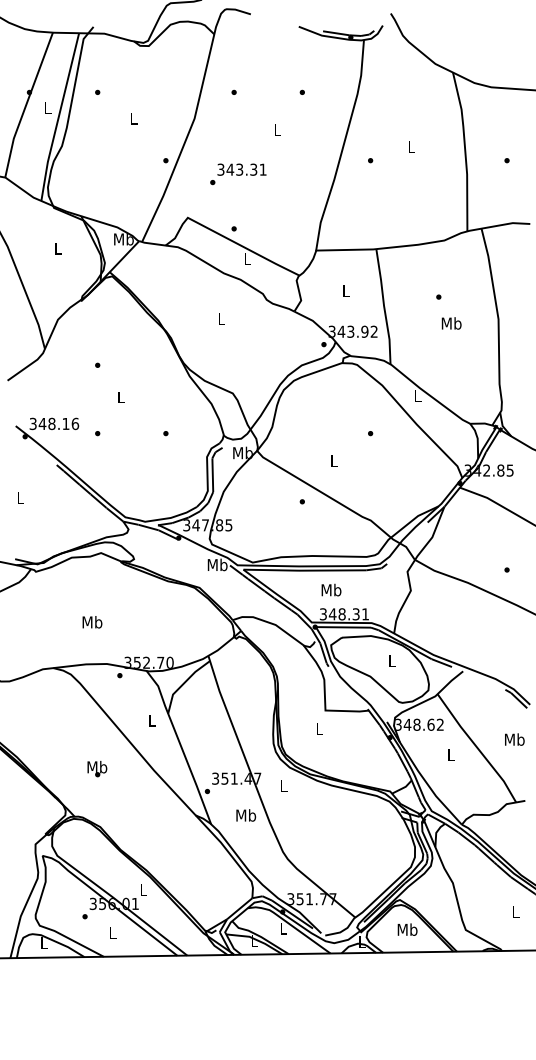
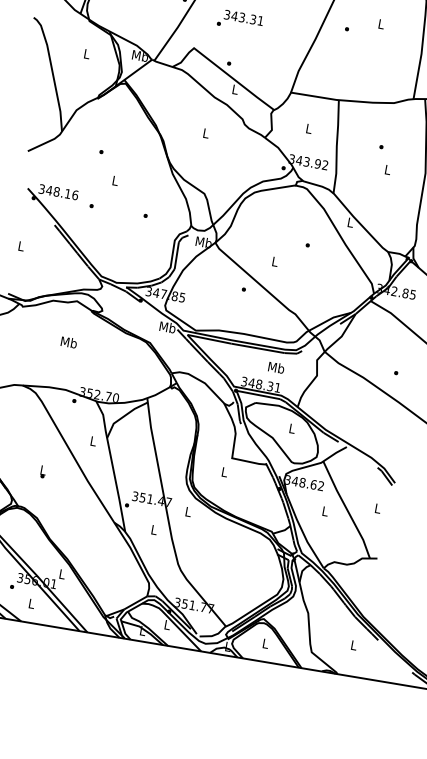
text: (451, 323) -> (387, 169), Mb -> L
text: (331, 589) -> (276, 367), moved
text: (92, 622) -> (69, 342), moved
text: (514, 739) -> (377, 508), Mb -> L
text: (97, 766) -> (43, 469), Mb -> L
text: (246, 815) -> (154, 530), Mb -> L
text: (407, 929) -> (265, 643), Mb -> L

